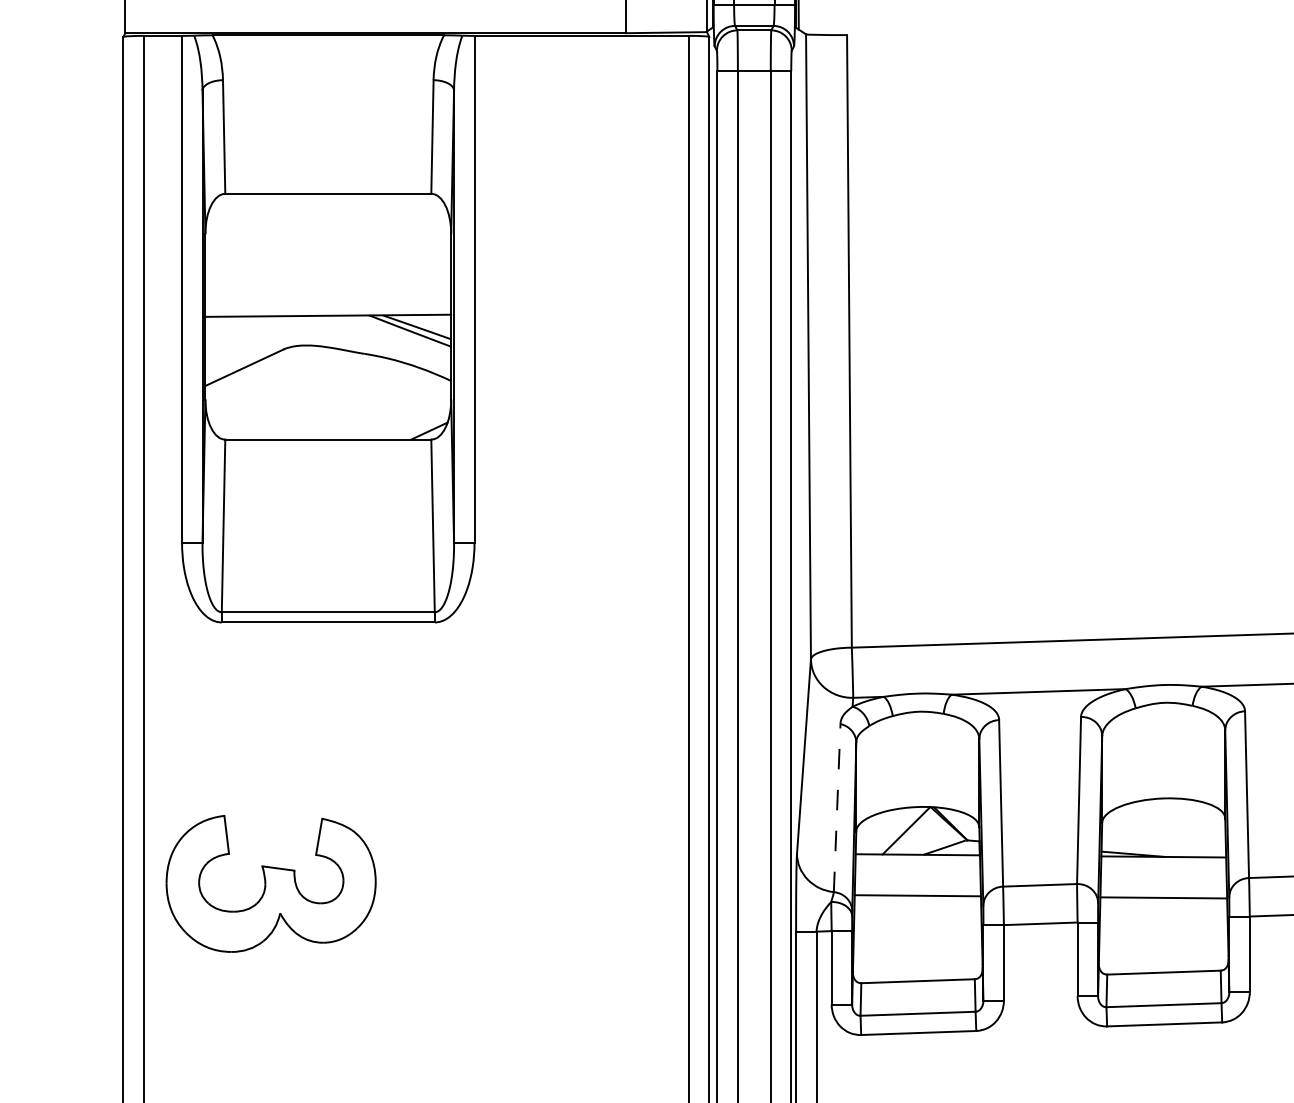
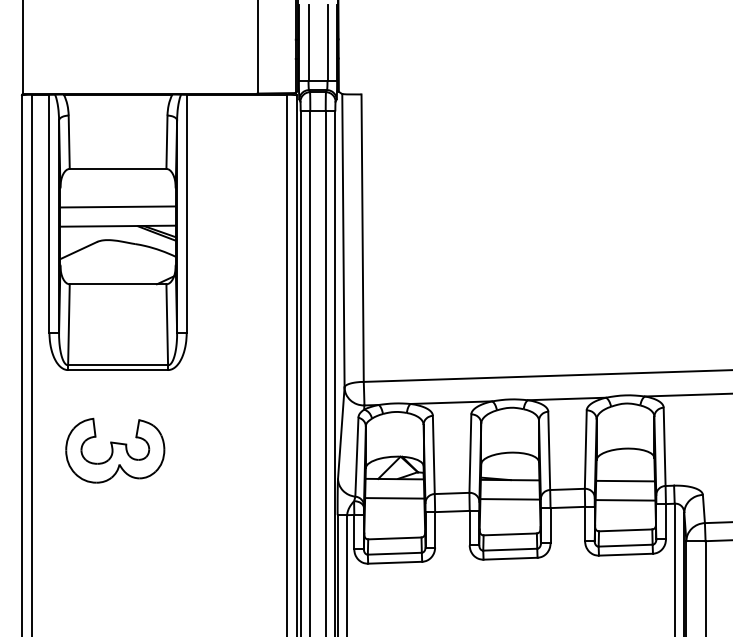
line: (327, 273) -> (117, 206), added
line: (836, 806) -> (356, 456), dashed -> solid
part: (271, 883) -> (115, 450), moved

